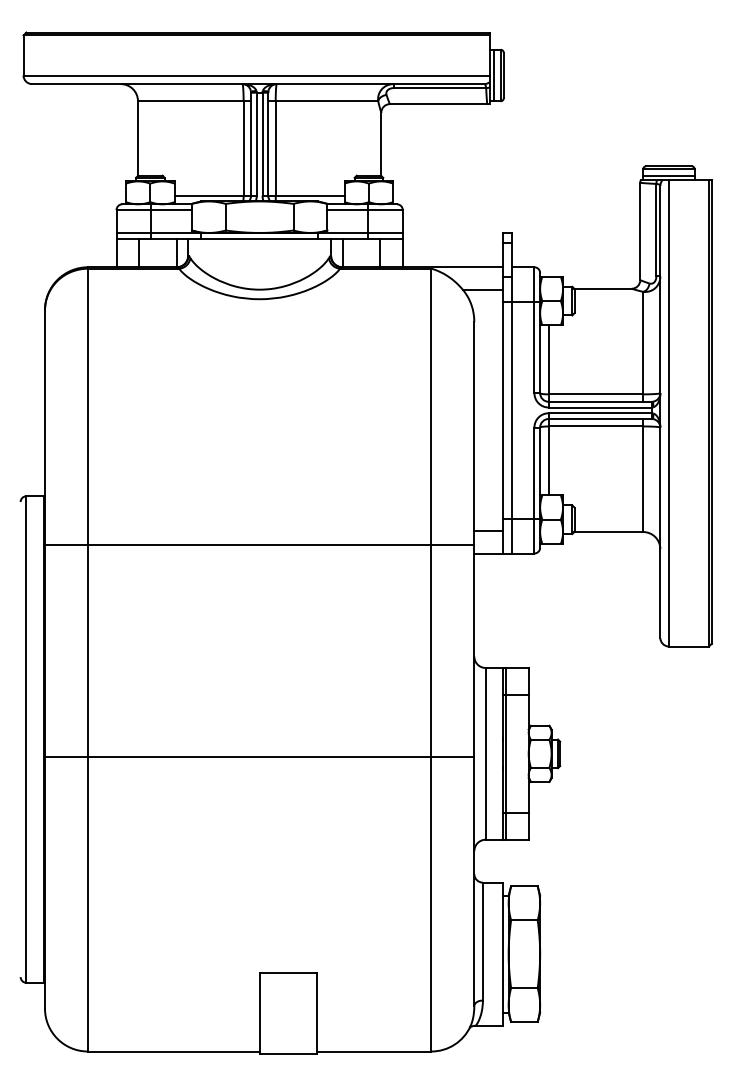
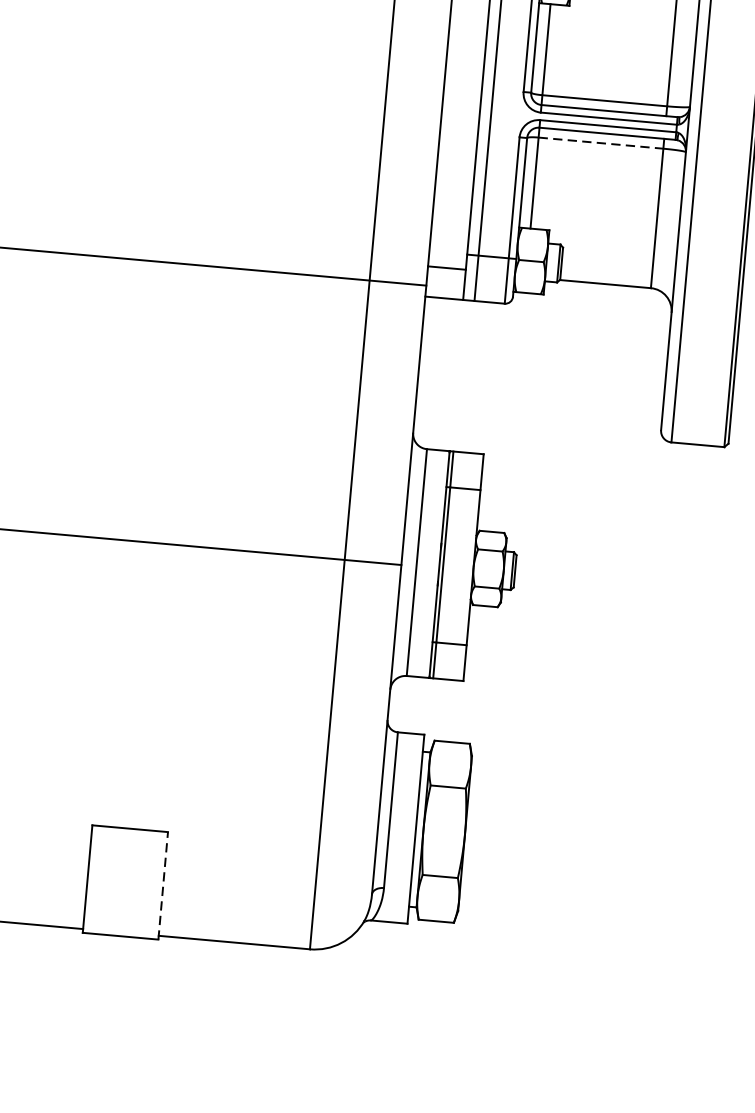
line: (596, 426) -> (601, 143), solid -> dashed
line: (316, 1013) -> (162, 885), solid -> dashed

